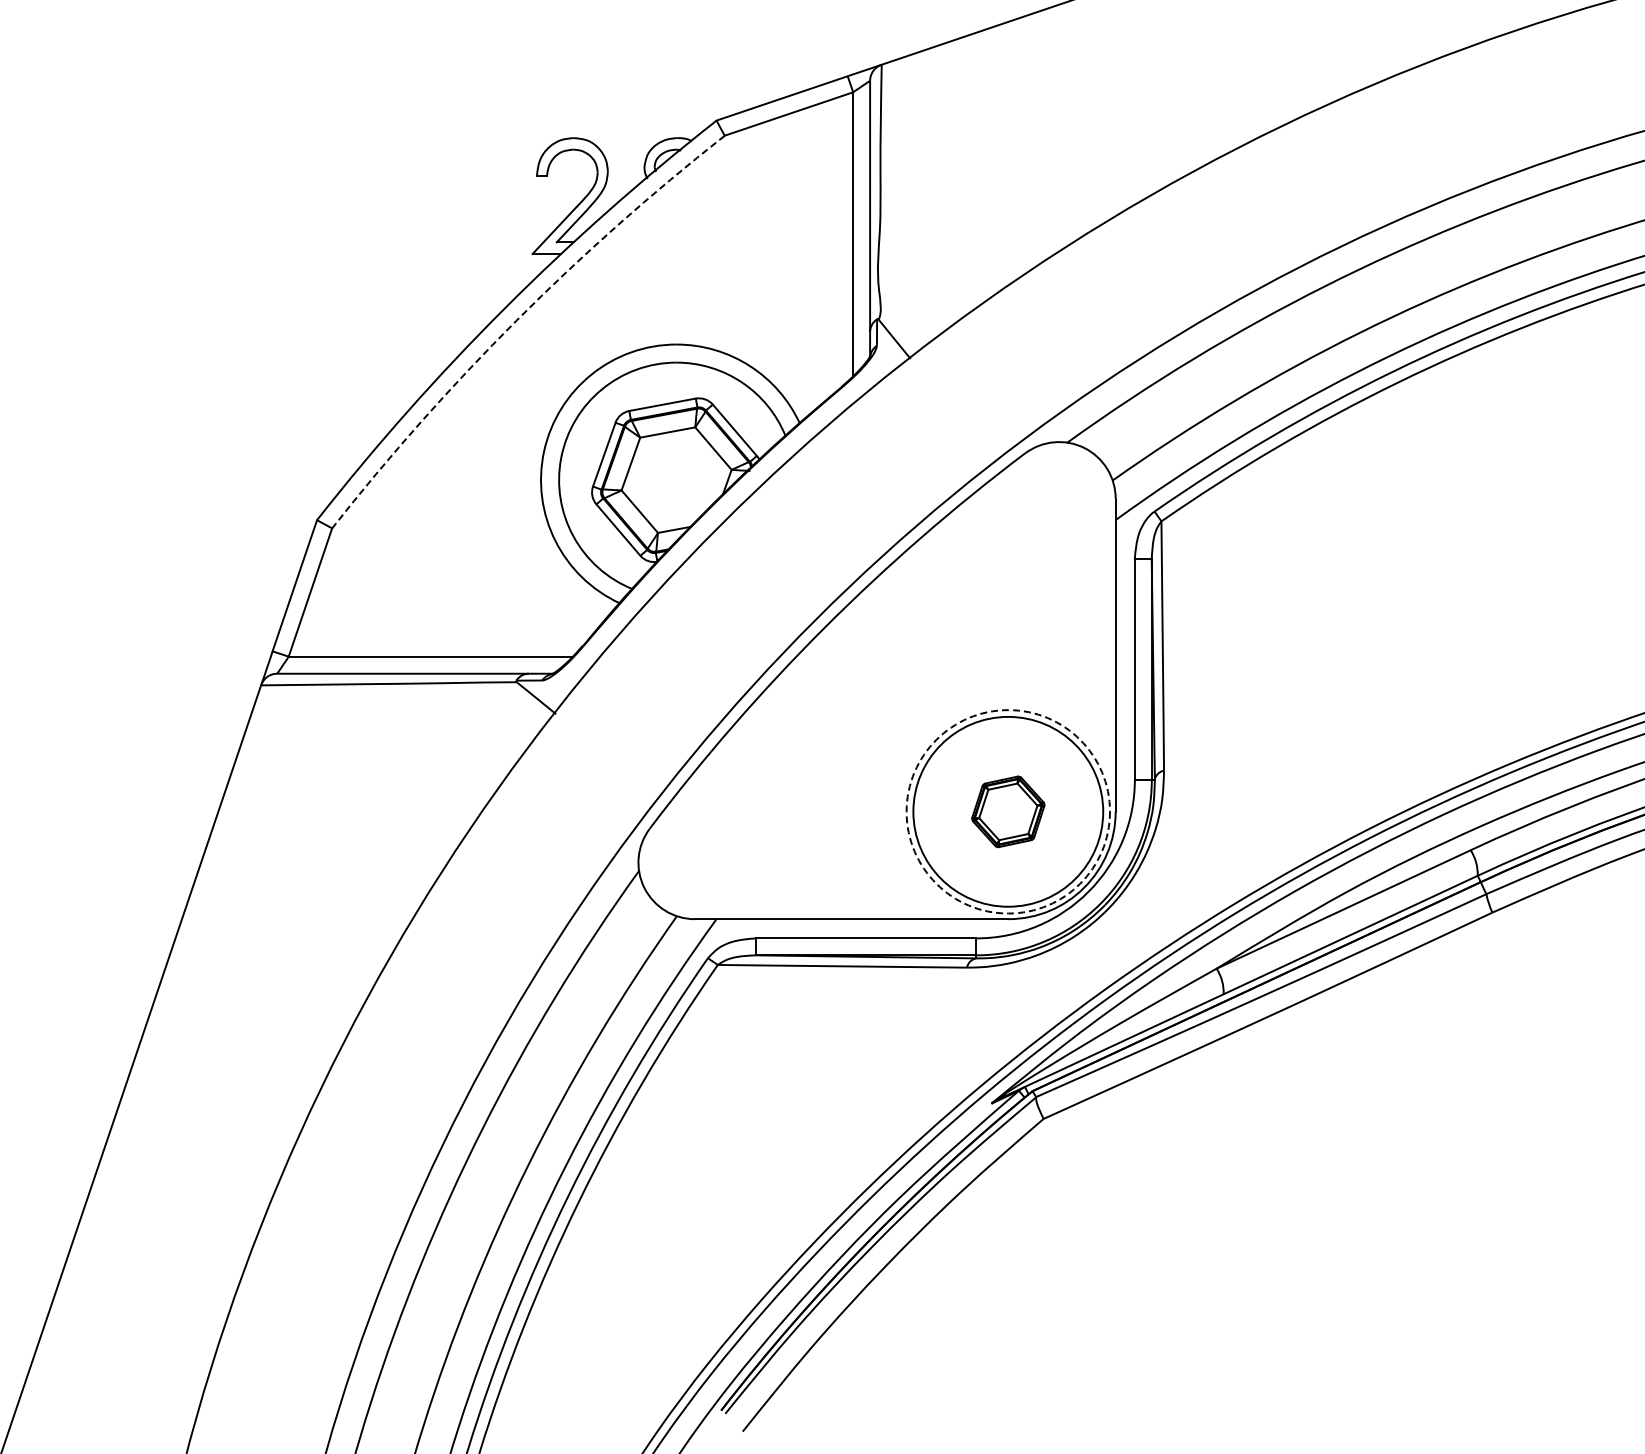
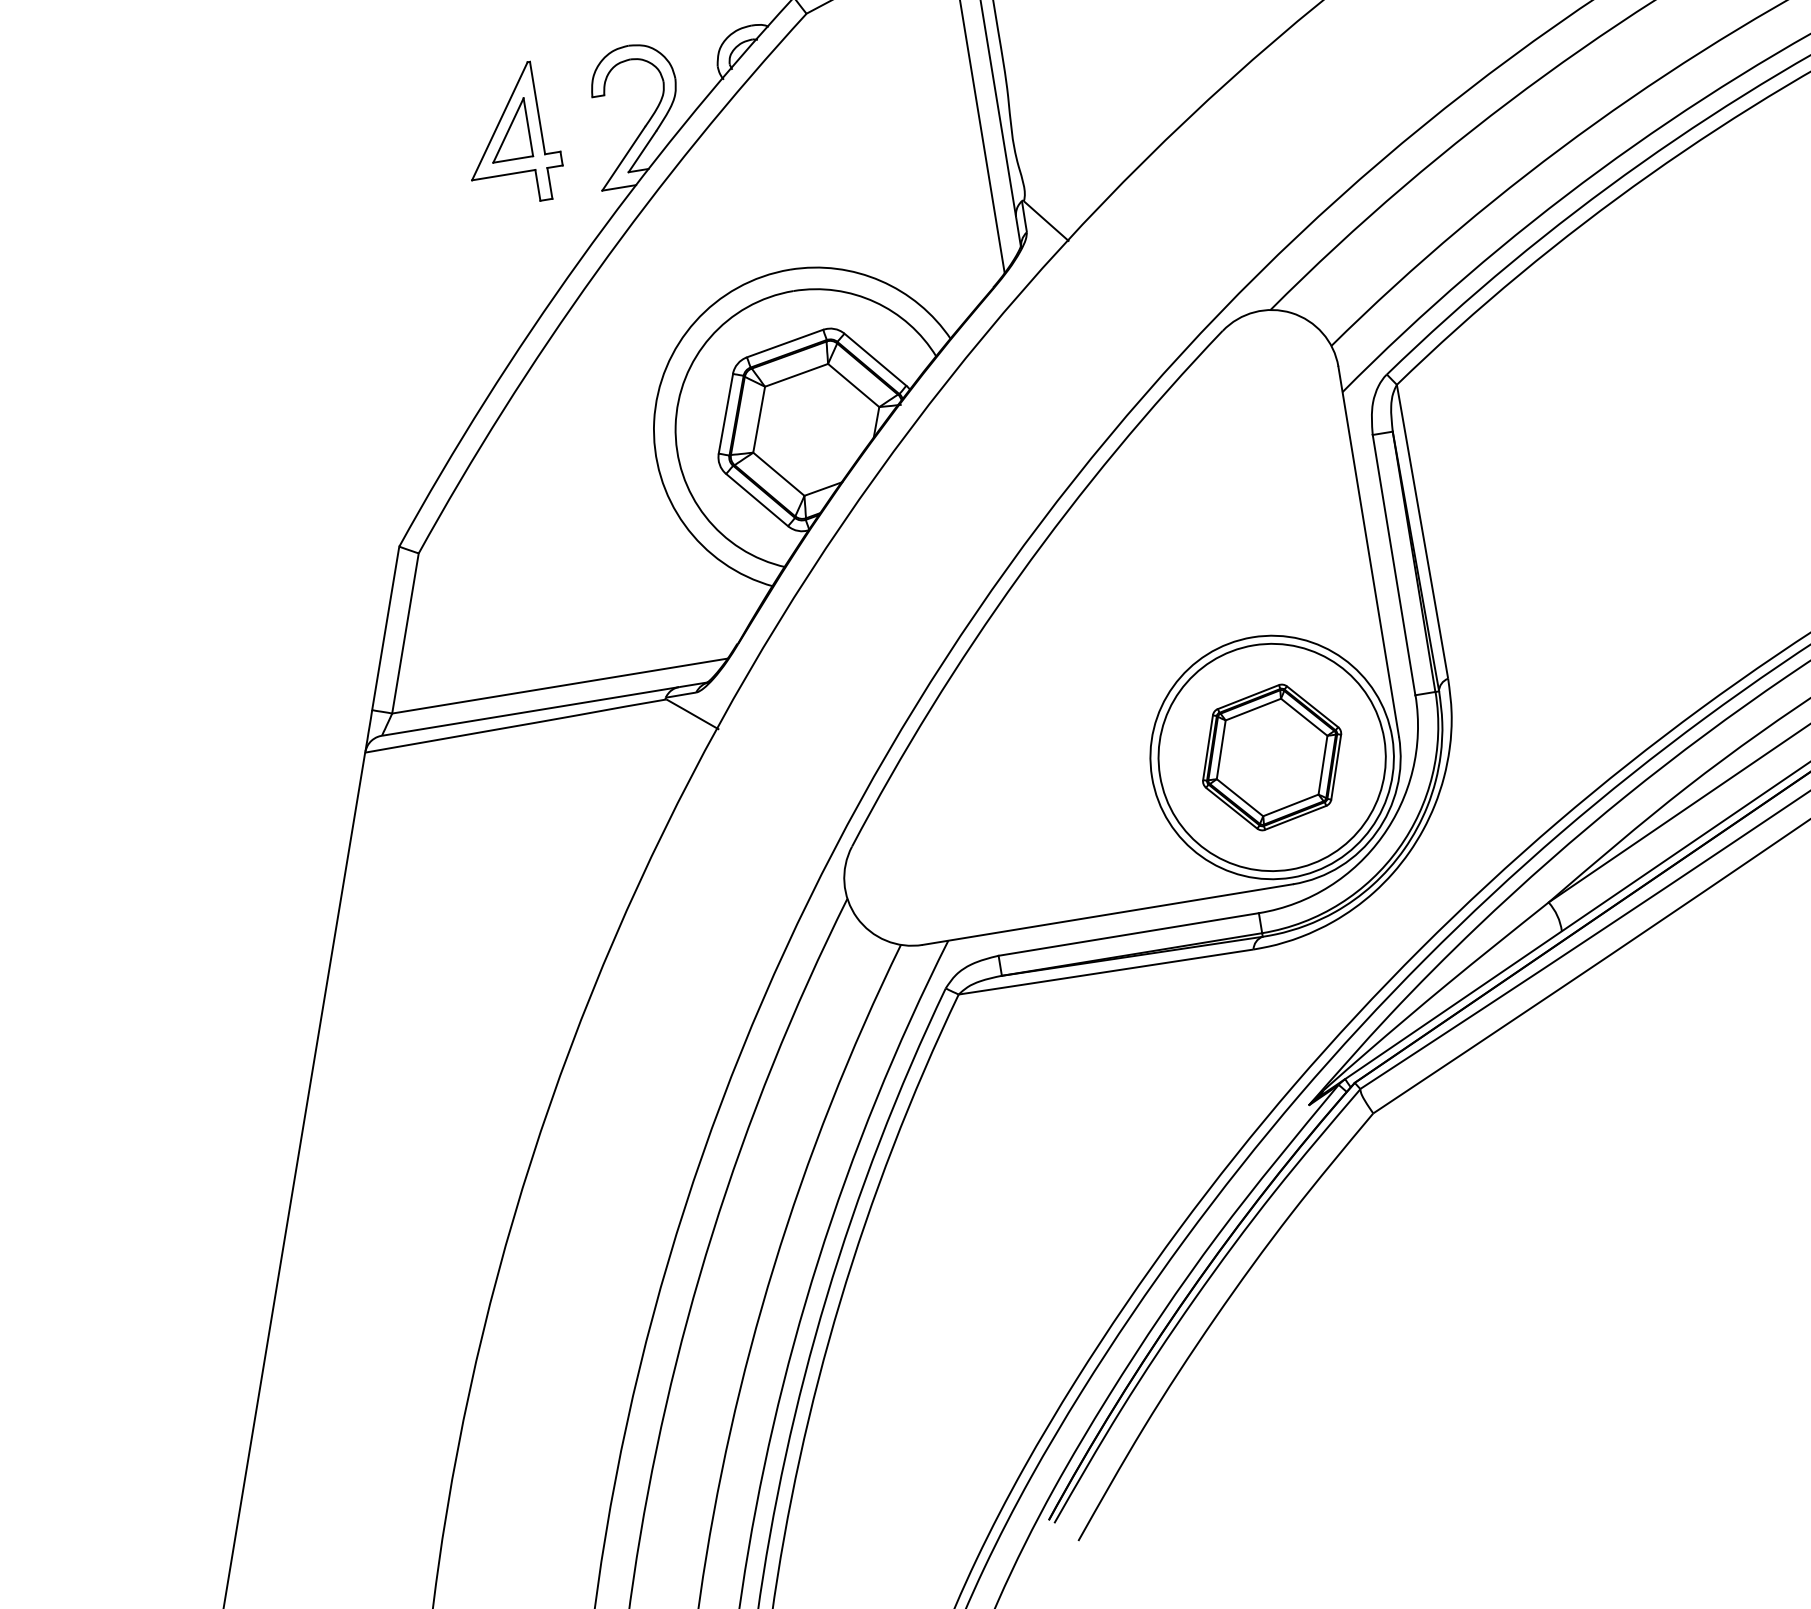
part: (464, 195) -> (510, 134), added
arc: (516, 320) -> (596, 272), dashed -> solid
circle: (1008, 811) -> (1272, 757), dashed -> solid
part: (1008, 811) -> (1272, 757), size x1.67

